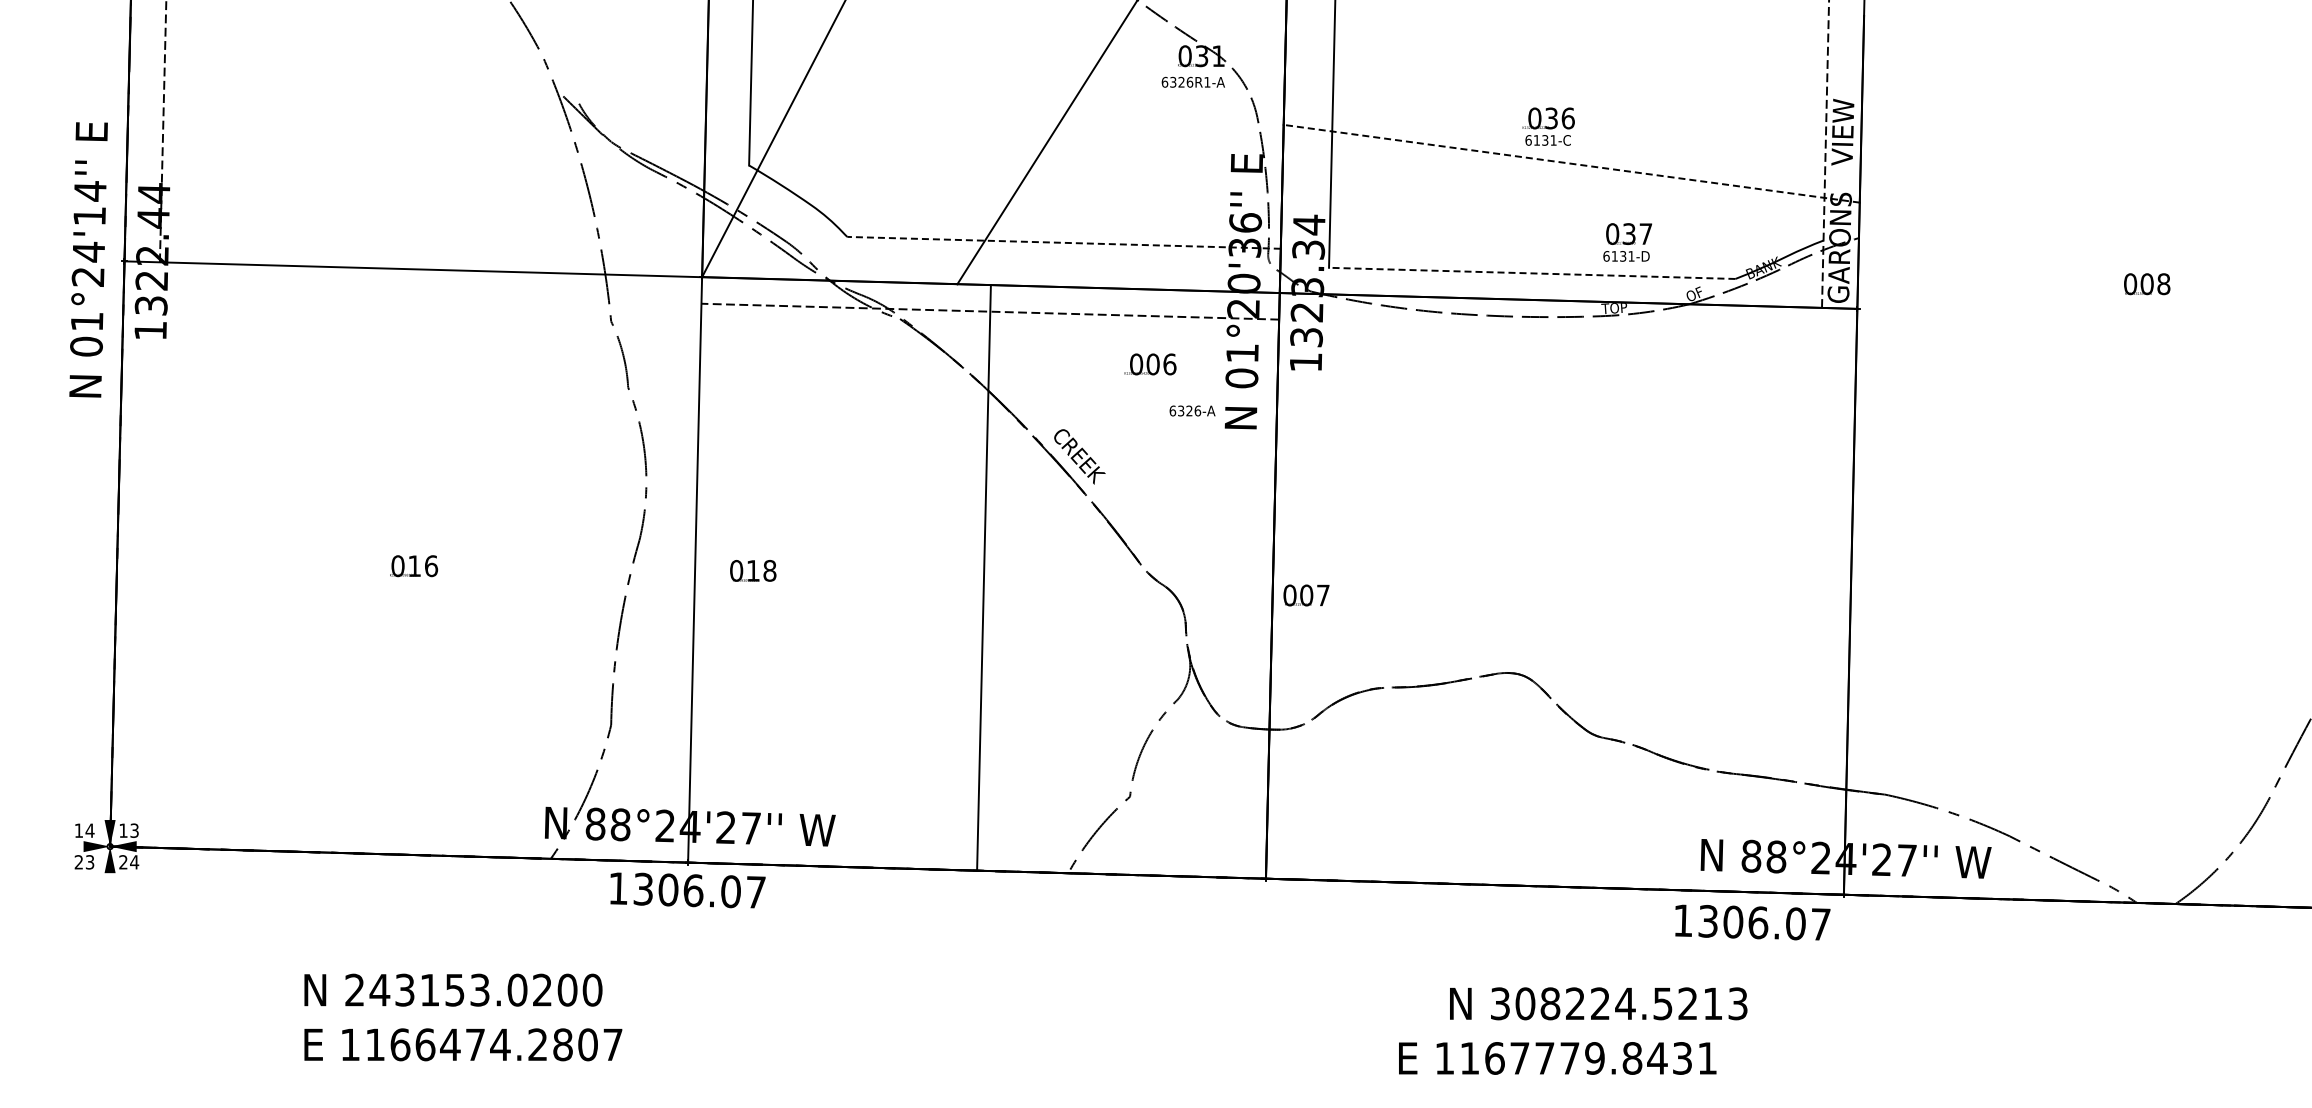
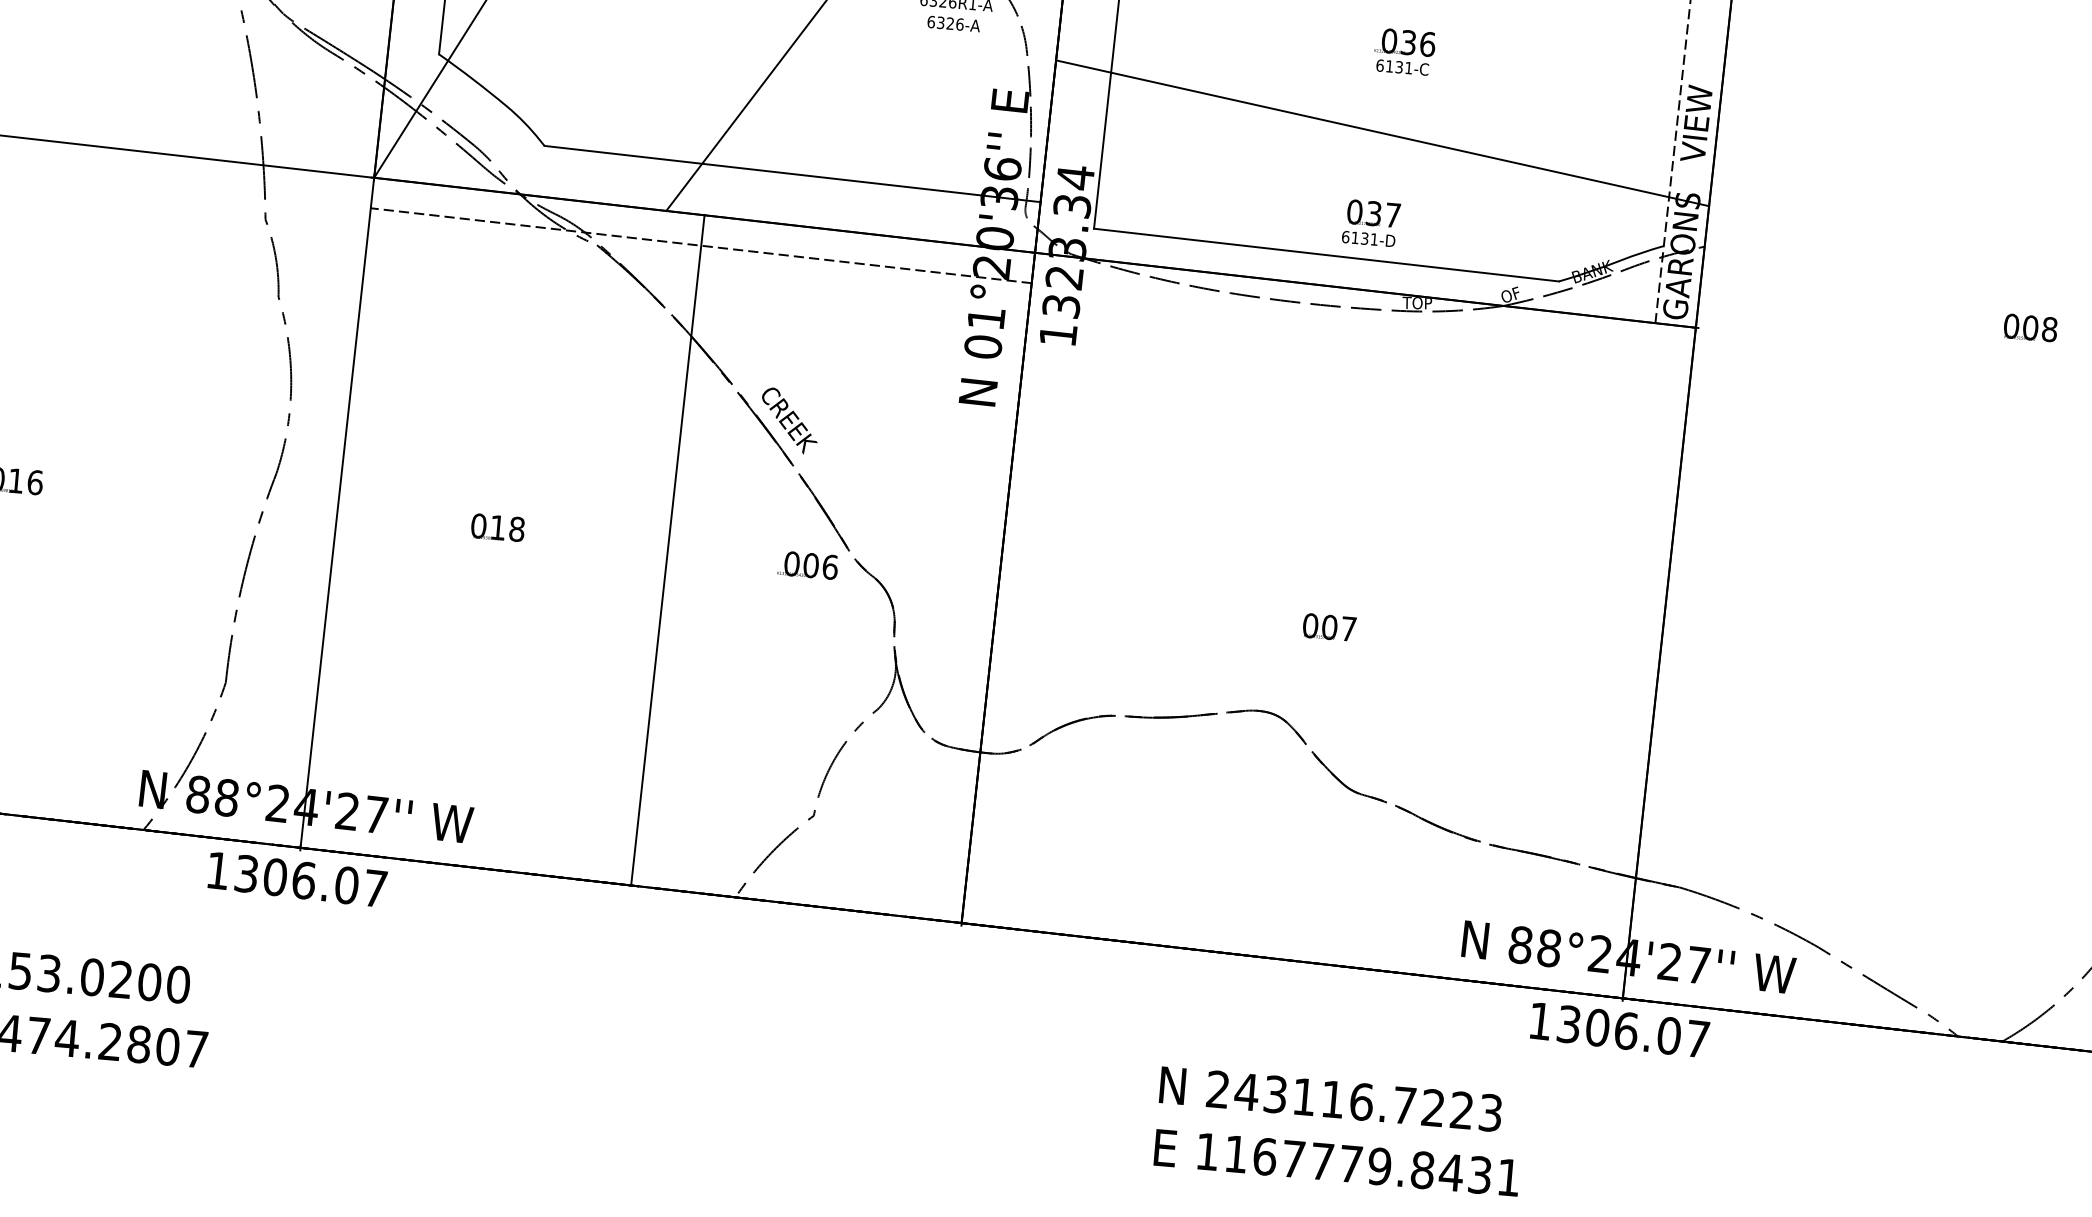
text: (1548, 126) -> (1404, 51), moved
line: (1571, 163) -> (1382, 132), dashed -> solid
line: (1064, 242) -> (793, 173), dashed -> solid
text: (1627, 242) -> (1371, 223), moved
line: (1531, 273) -> (1325, 255), dashed -> solid
text: (1150, 364) -> (808, 565), moved
text: (1192, 410) -> (953, 23), moved
text: (753, 570) -> (498, 527), moved
text: (1306, 595) -> (1329, 627), moved
text: (1752, 922) -> (1619, 1030), moved
text: (1605, 1003) -> (1338, 1099), 308224.5213 -> 243116.7223
text: (1557, 1058) -> (1336, 1162), moved

